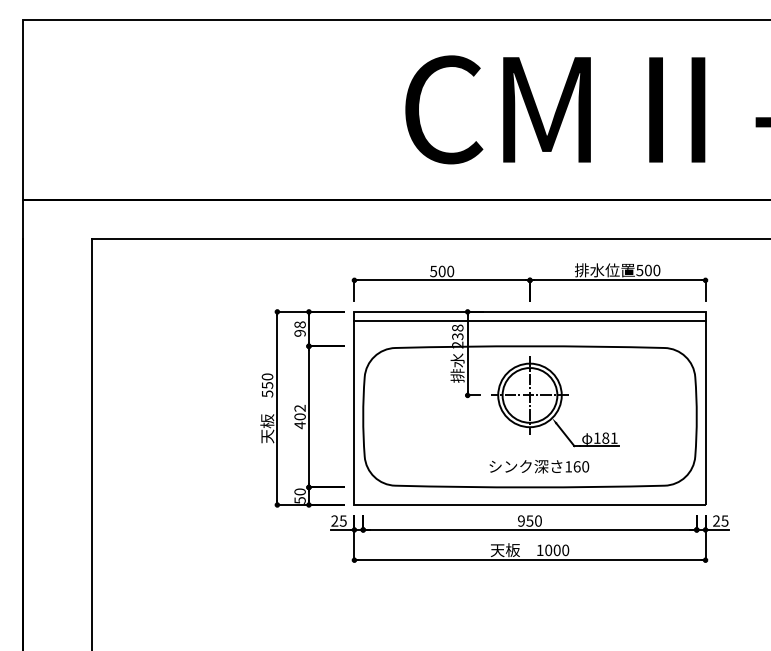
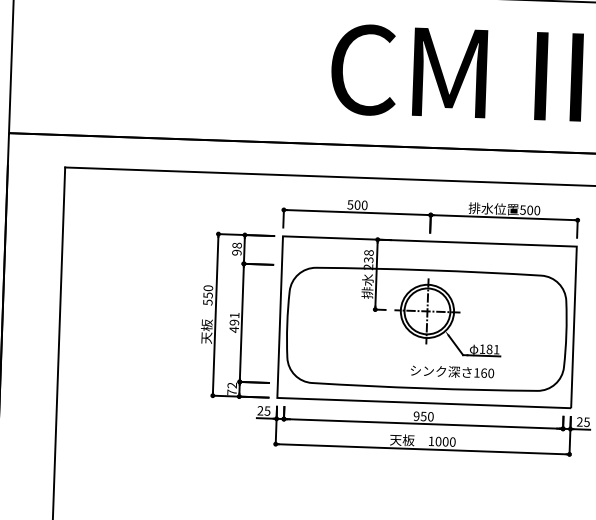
line: (529, 320) -> (429, 248), removed
text: (299, 412) -> (234, 318), 402 -> 491
text: (539, 466) -> (452, 371), moved
text: (299, 495) -> (231, 388), 50 -> 72

